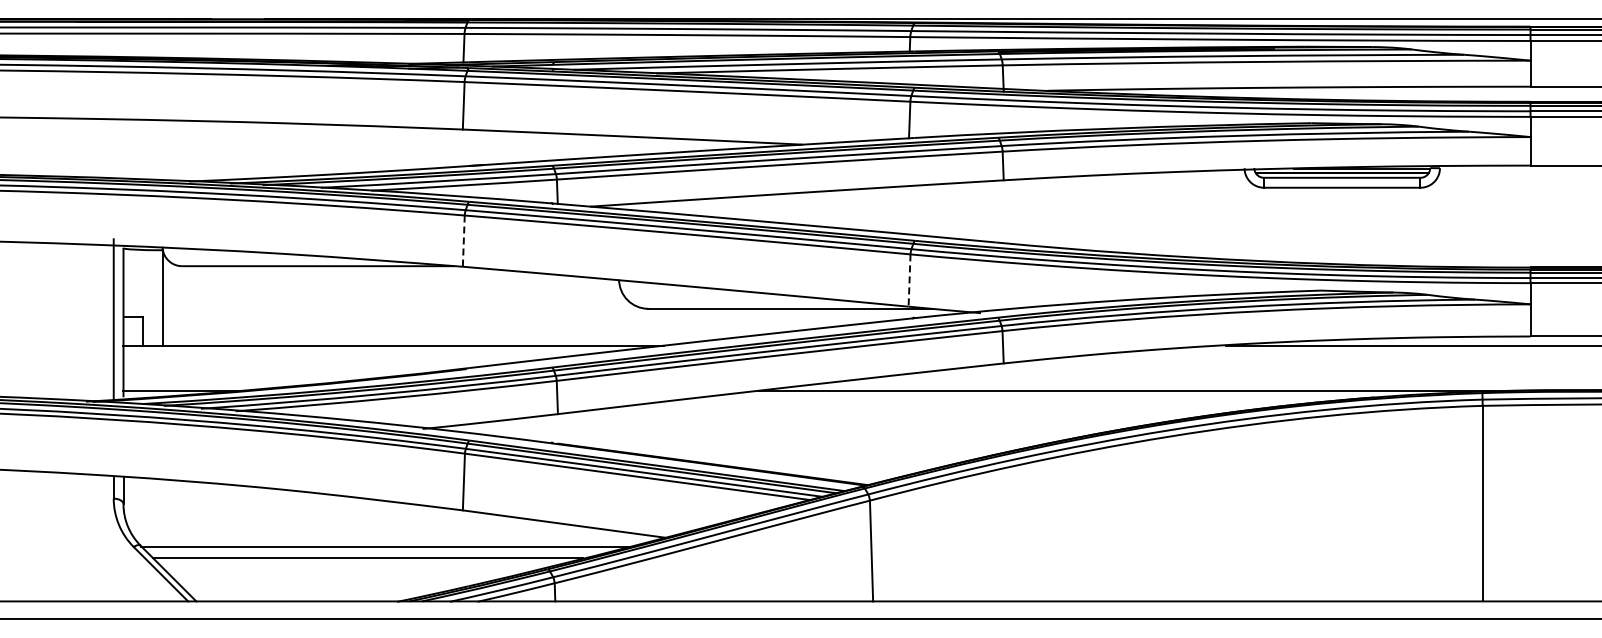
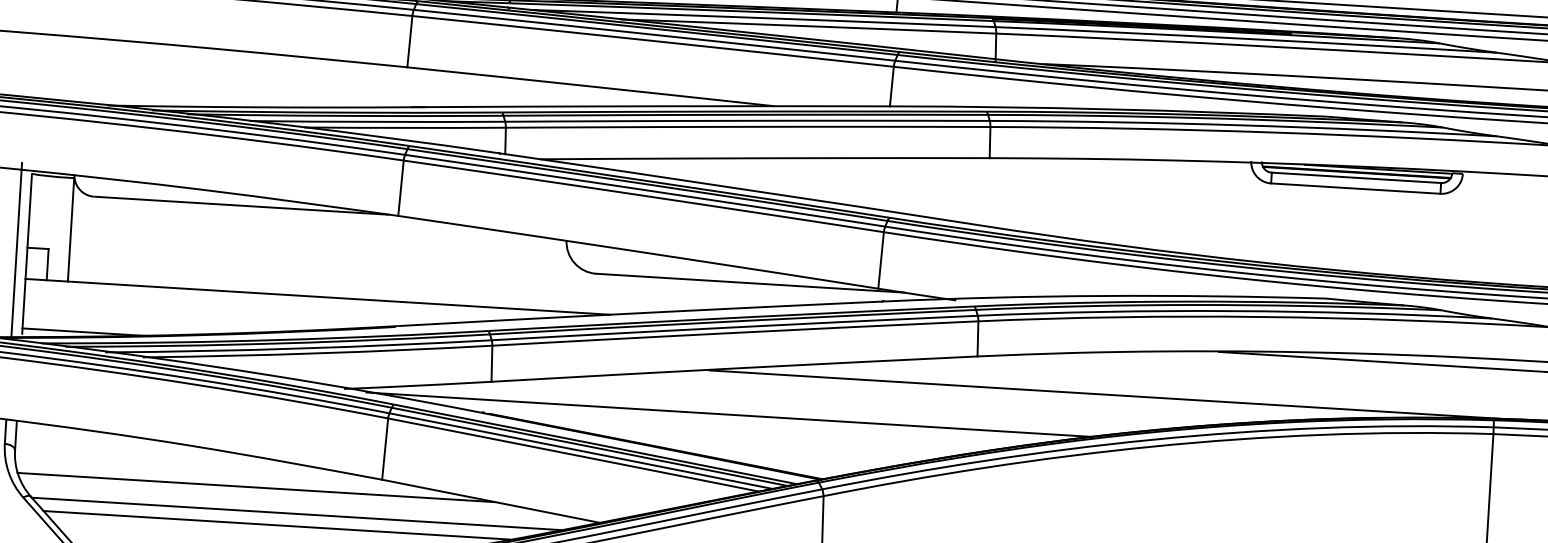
line: (463, 241) -> (400, 188), dashed -> solid
line: (909, 281) -> (880, 261), dashed -> solid
line: (778, 431) -> (729, 415), added
line: (347, 524) -> (256, 487), added

